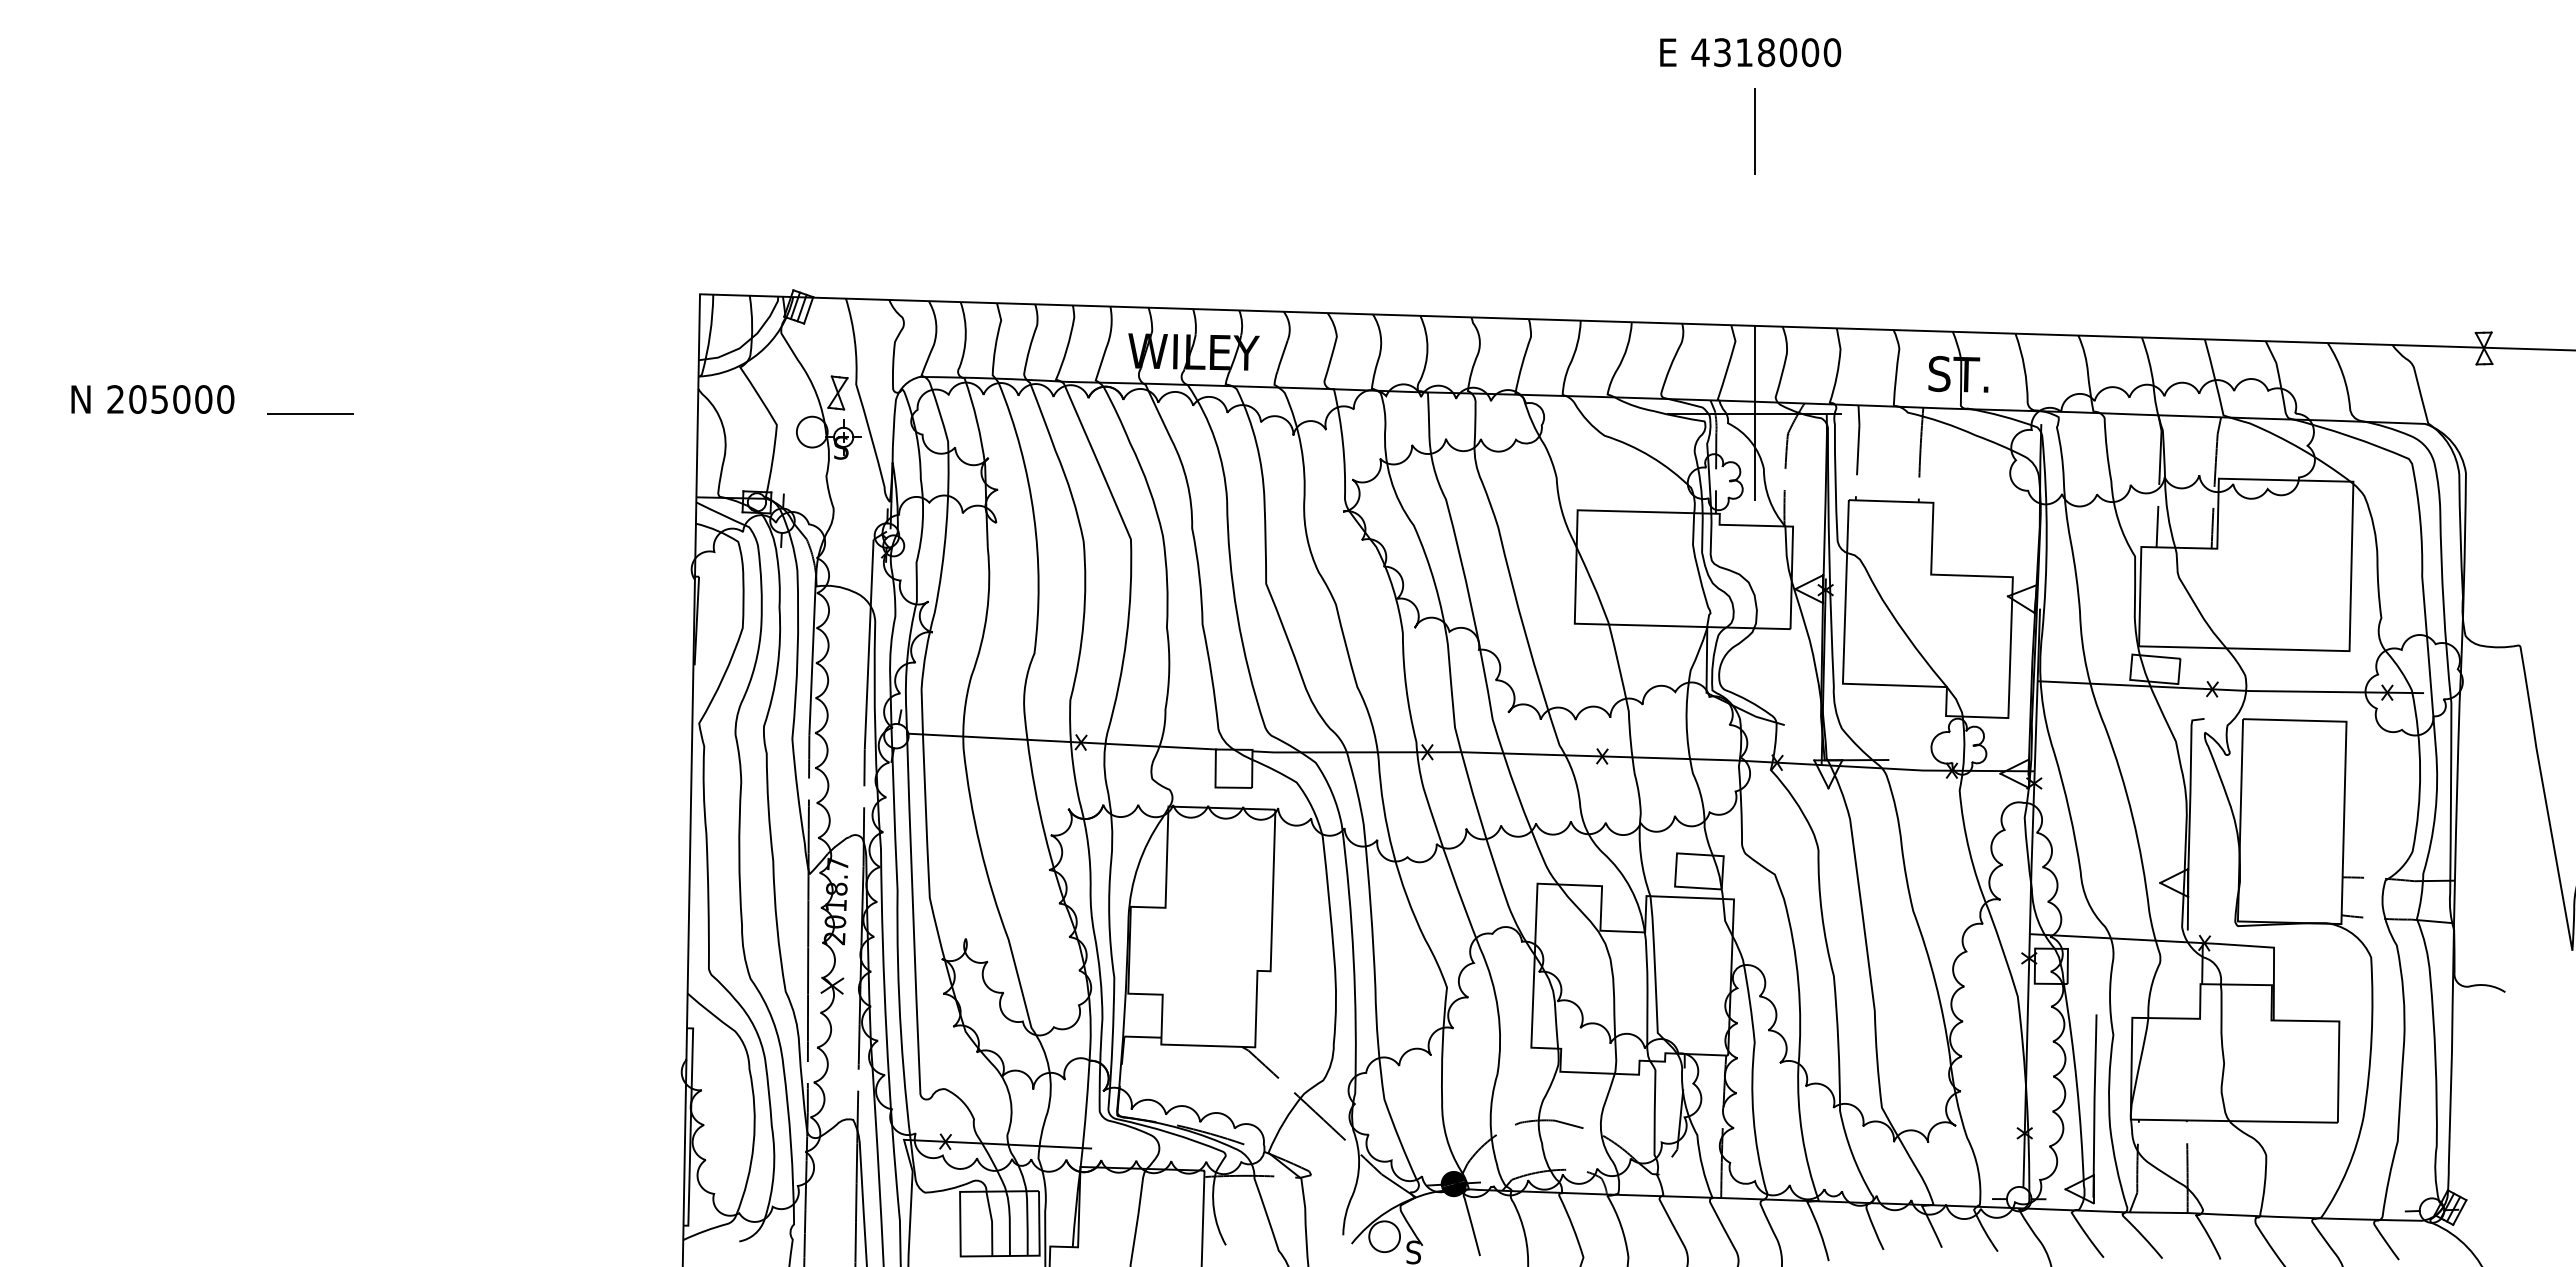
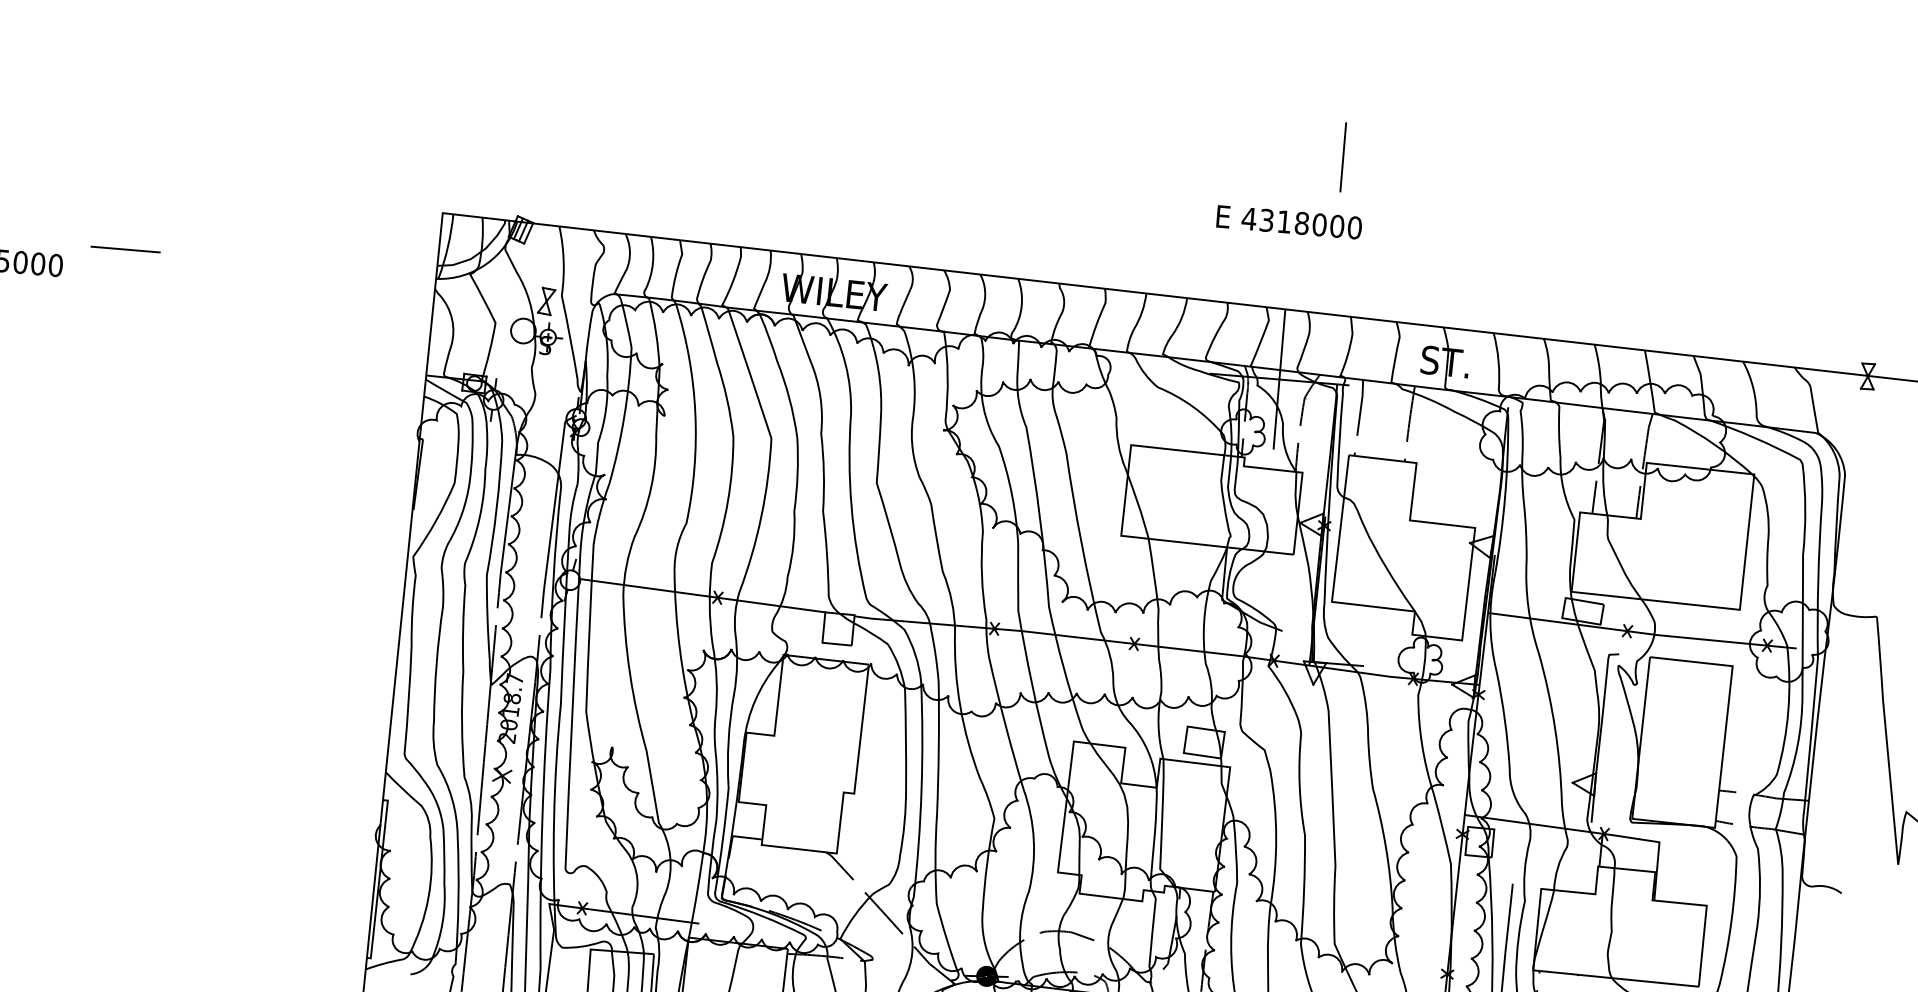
text: (1750, 52) -> (1289, 222), moved
line: (1754, 131) -> (1343, 157), moved
line: (310, 413) -> (125, 249), moved

